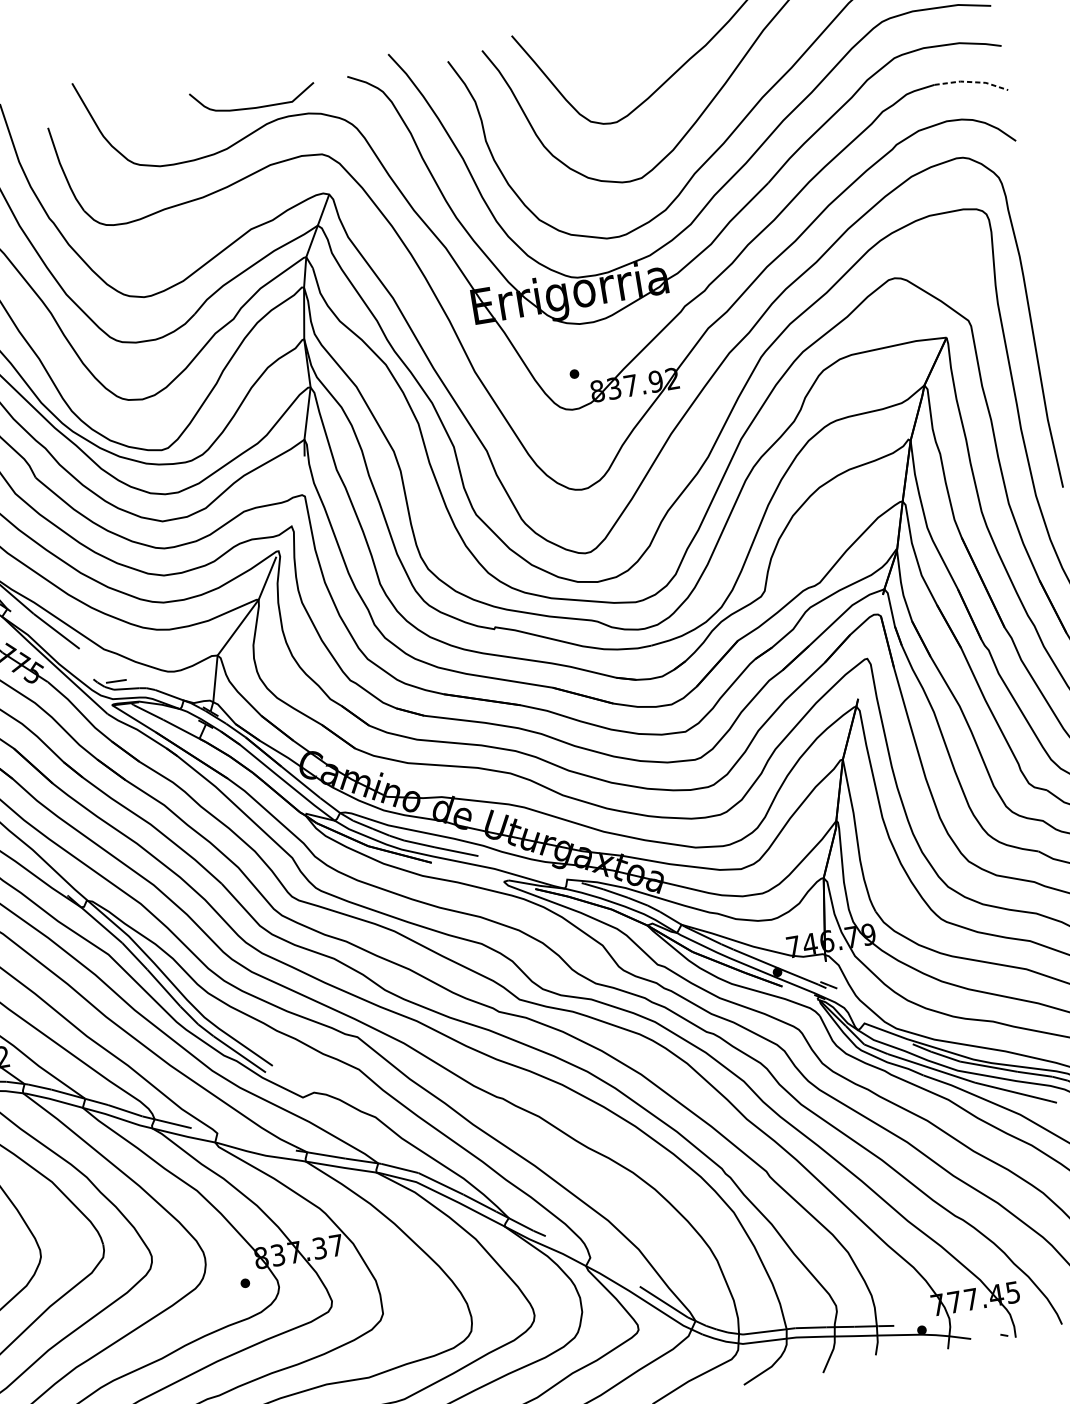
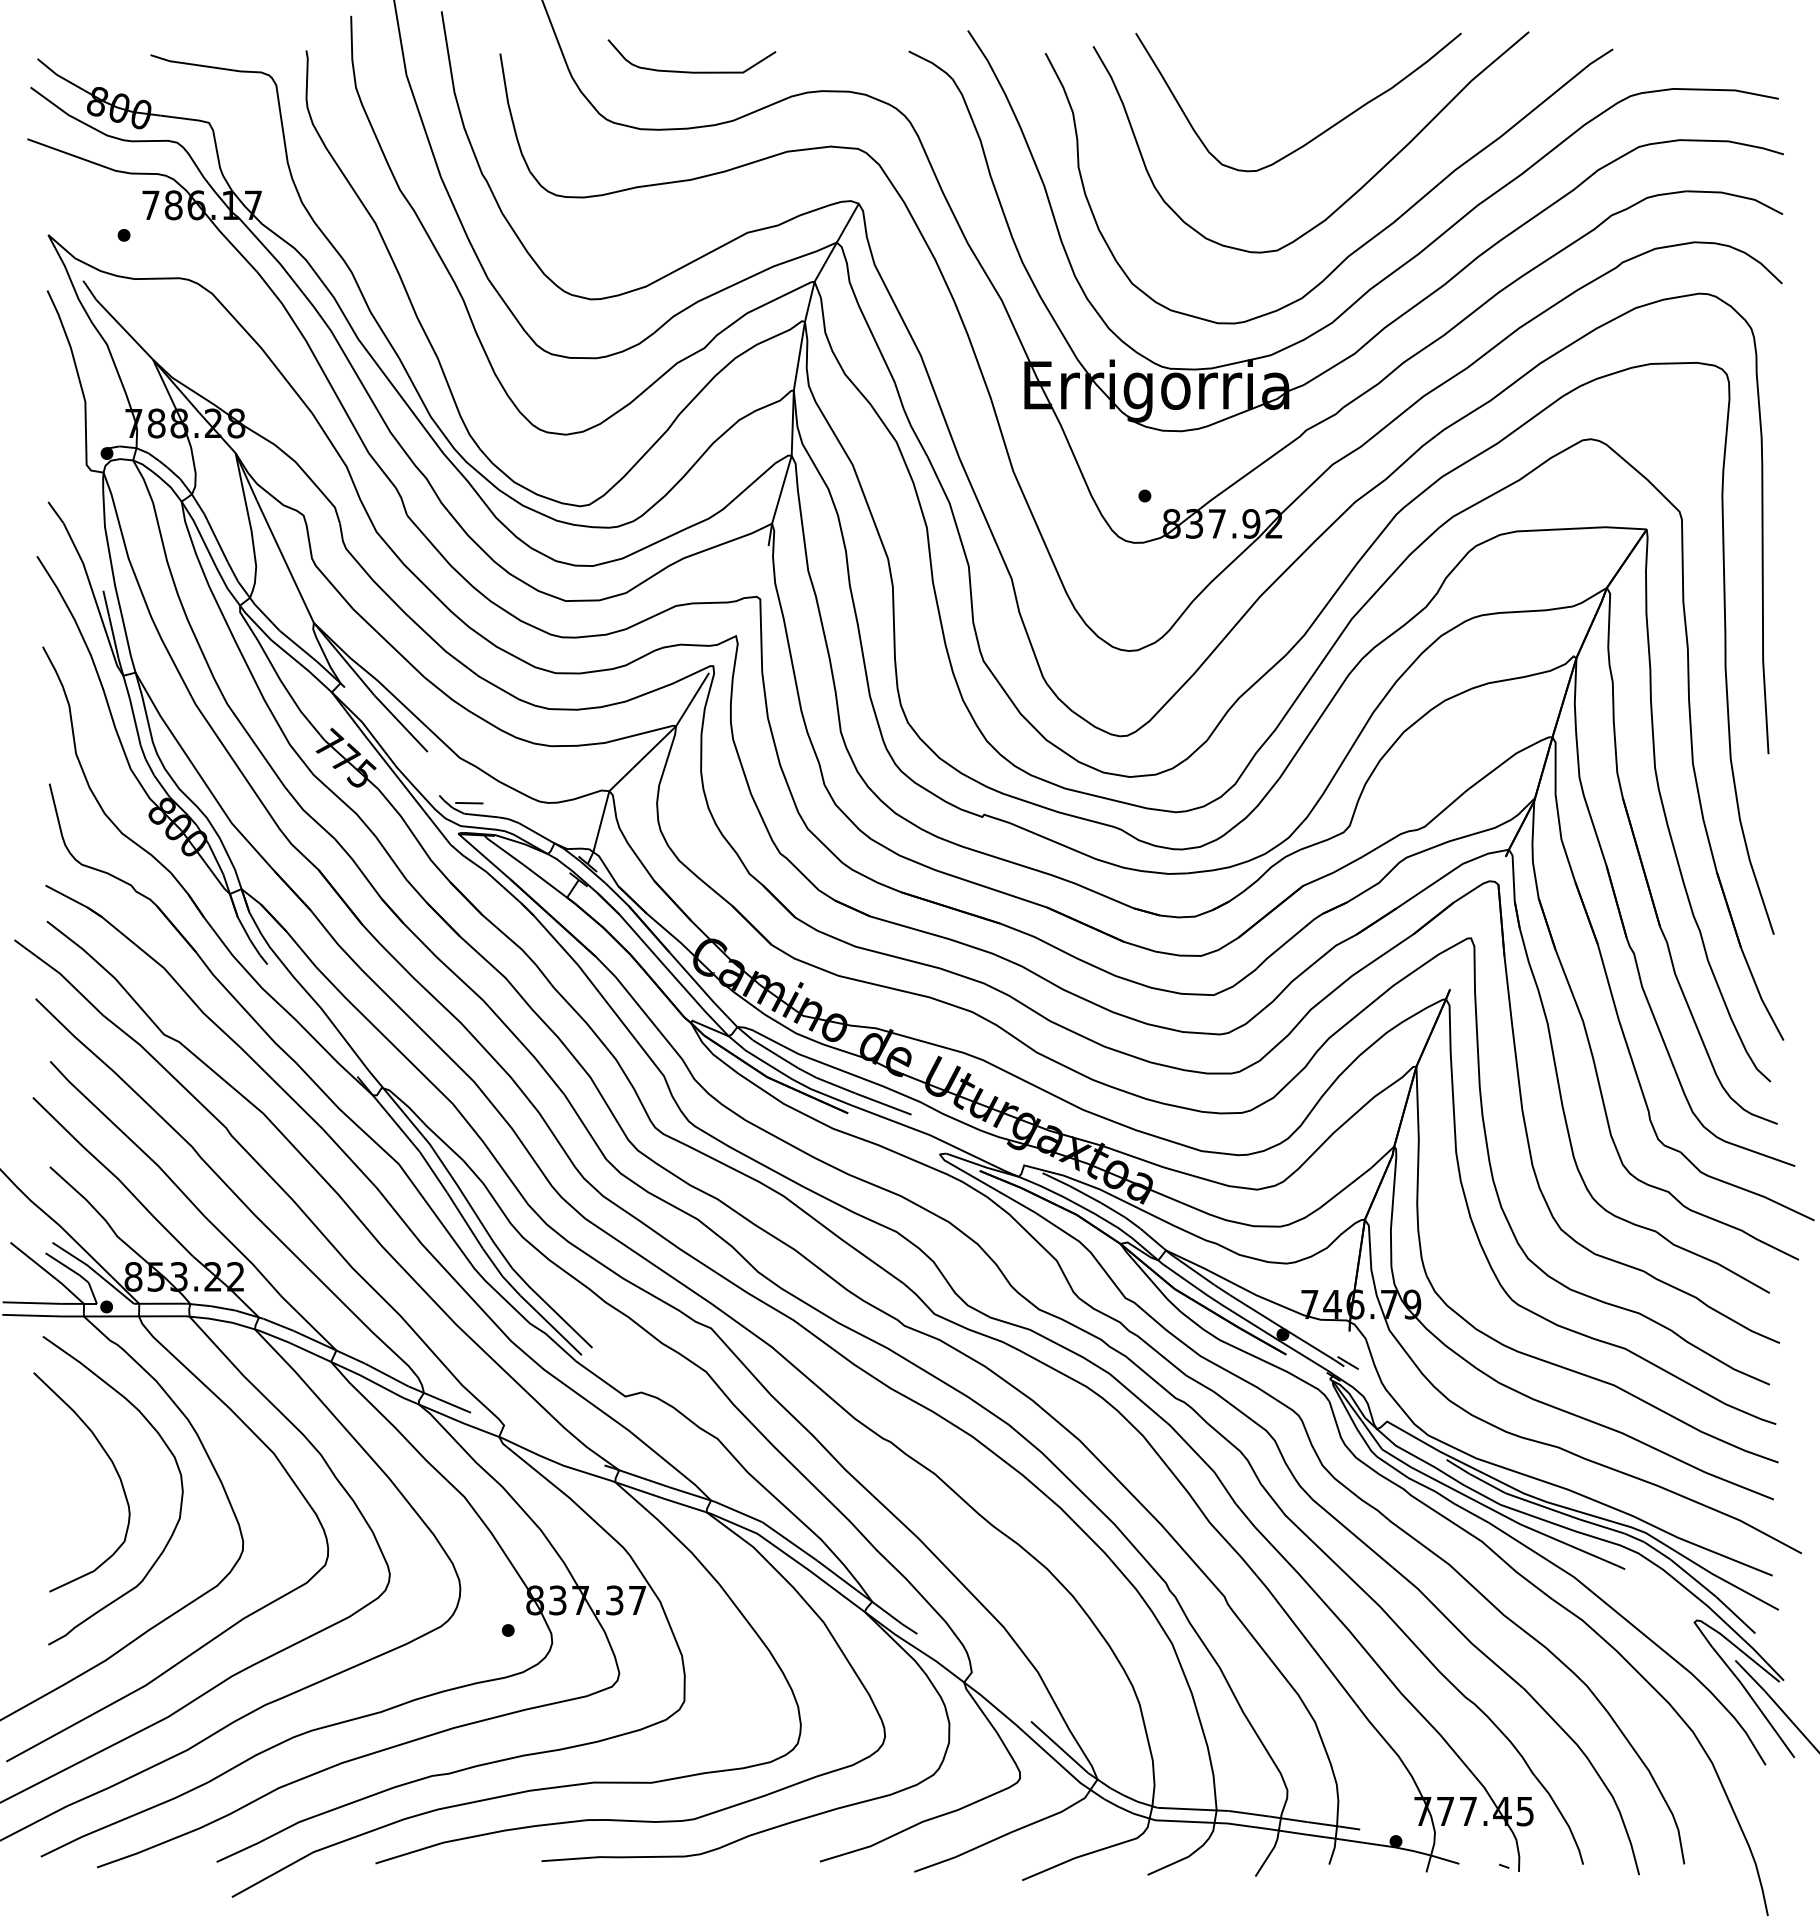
line: (971, 81) -> (1736, 195), dashed -> solid
curve: (254, 107) -> (691, 71), moved

